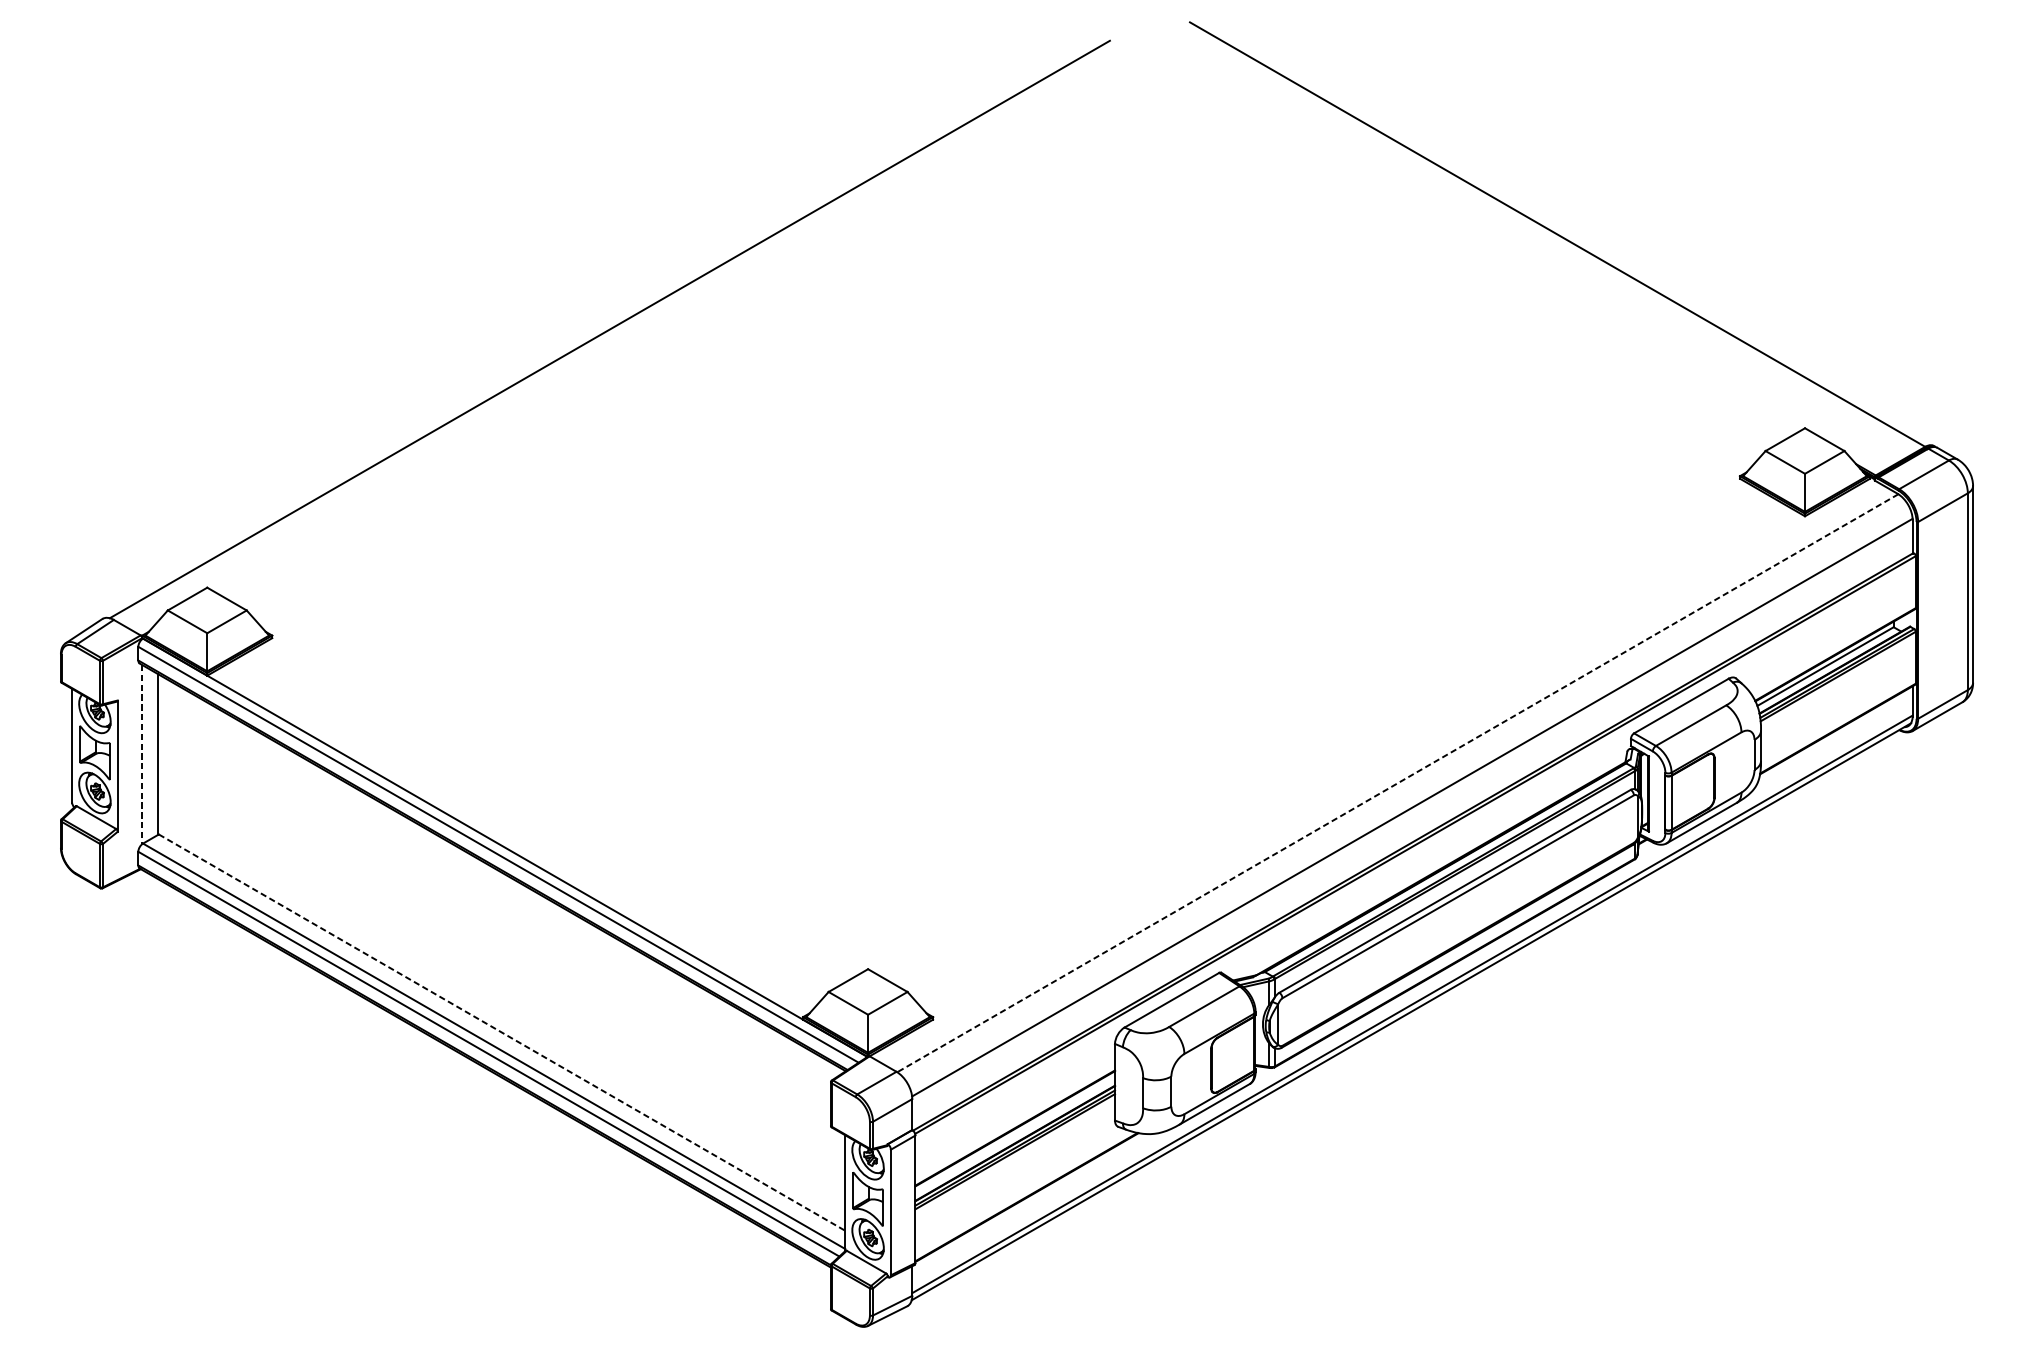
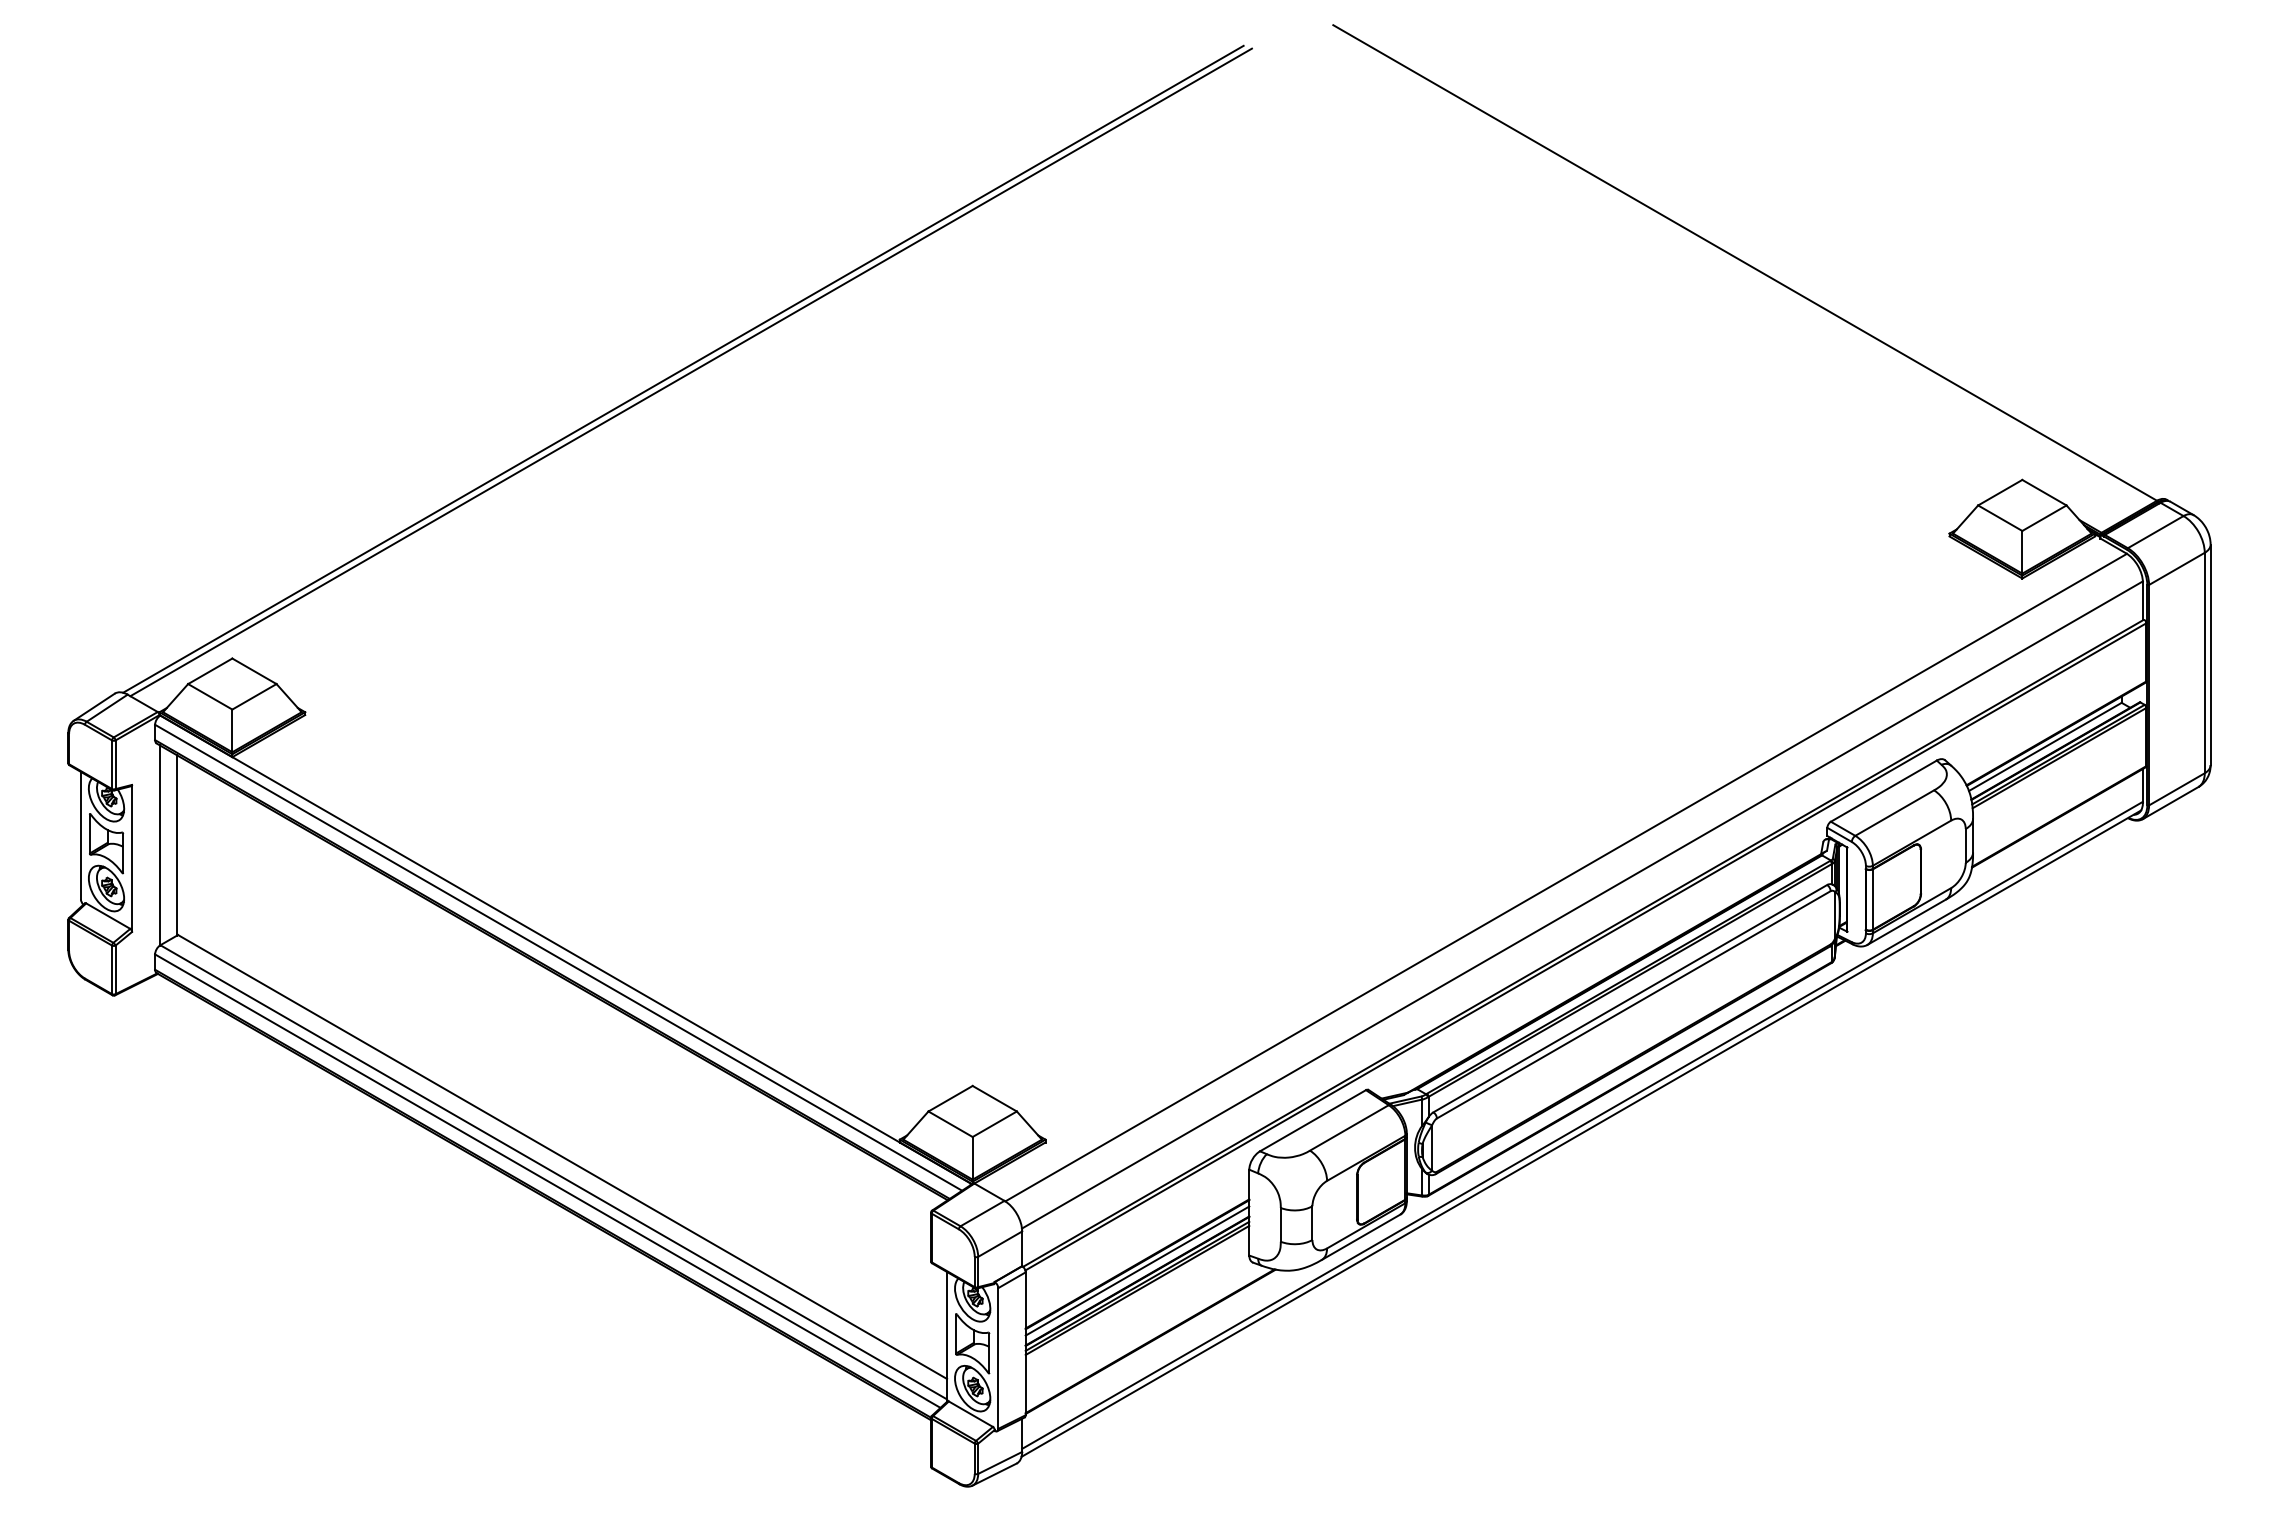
line: (616, 332) -> (690, 372), added
line: (142, 755) -> (159, 846), dashed -> solid
line: (1398, 783) -> (1566, 877), dashed -> solid
line: (501, 1033) -> (562, 1157), dashed -> solid
line: (1015, 1133) -> (1137, 1270), added

